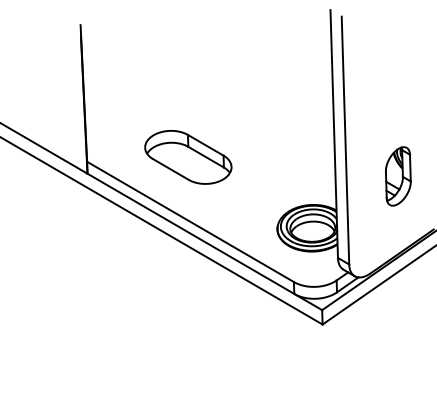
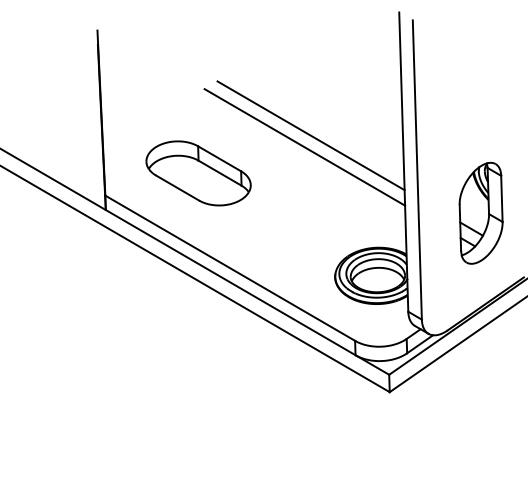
line: (257, 112) -> (311, 136), added
line: (252, 121) -> (305, 146), added
part: (188, 156) -> (198, 172), moved
part: (398, 176) -> (481, 213), size x1.43

